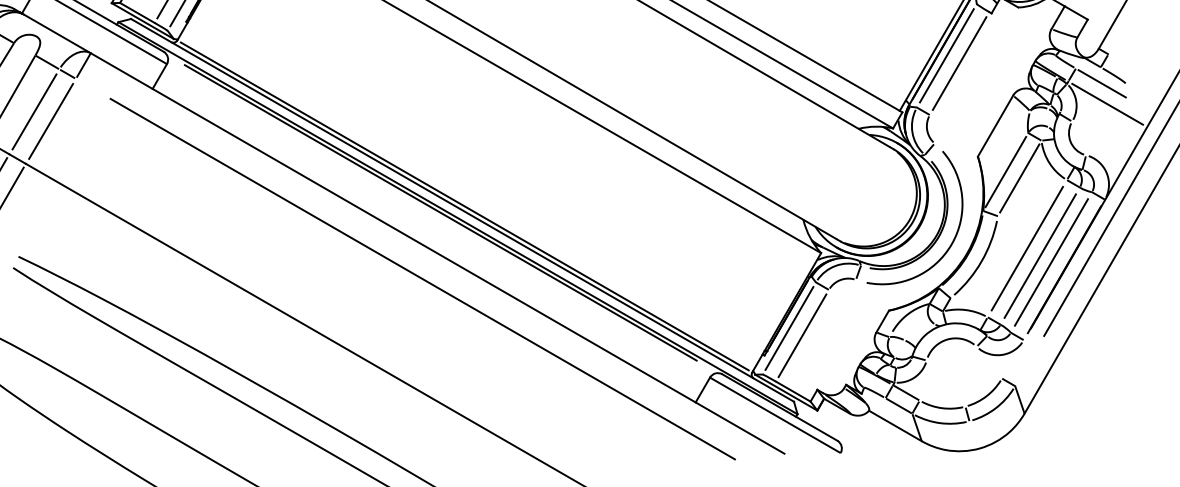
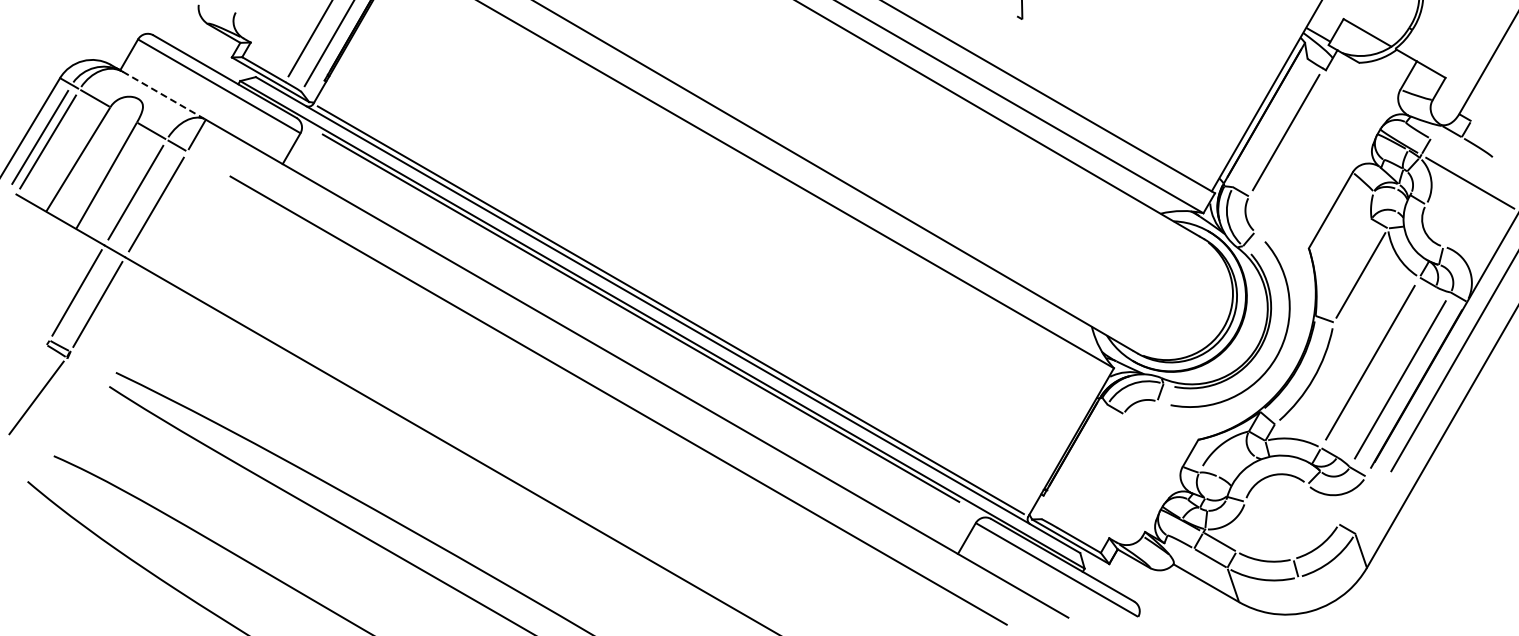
line: (57, 33) -> (164, 95), solid -> dashed
line: (946, 55) -> (1269, 122), removed
line: (1102, 83) -> (1463, 157), removed
line: (1005, 172) -> (1343, 267), removed
line: (1040, 255) -> (1386, 371), removed
line: (789, 328) -> (1074, 461), removed
line: (802, 335) -> (1090, 470), removed

